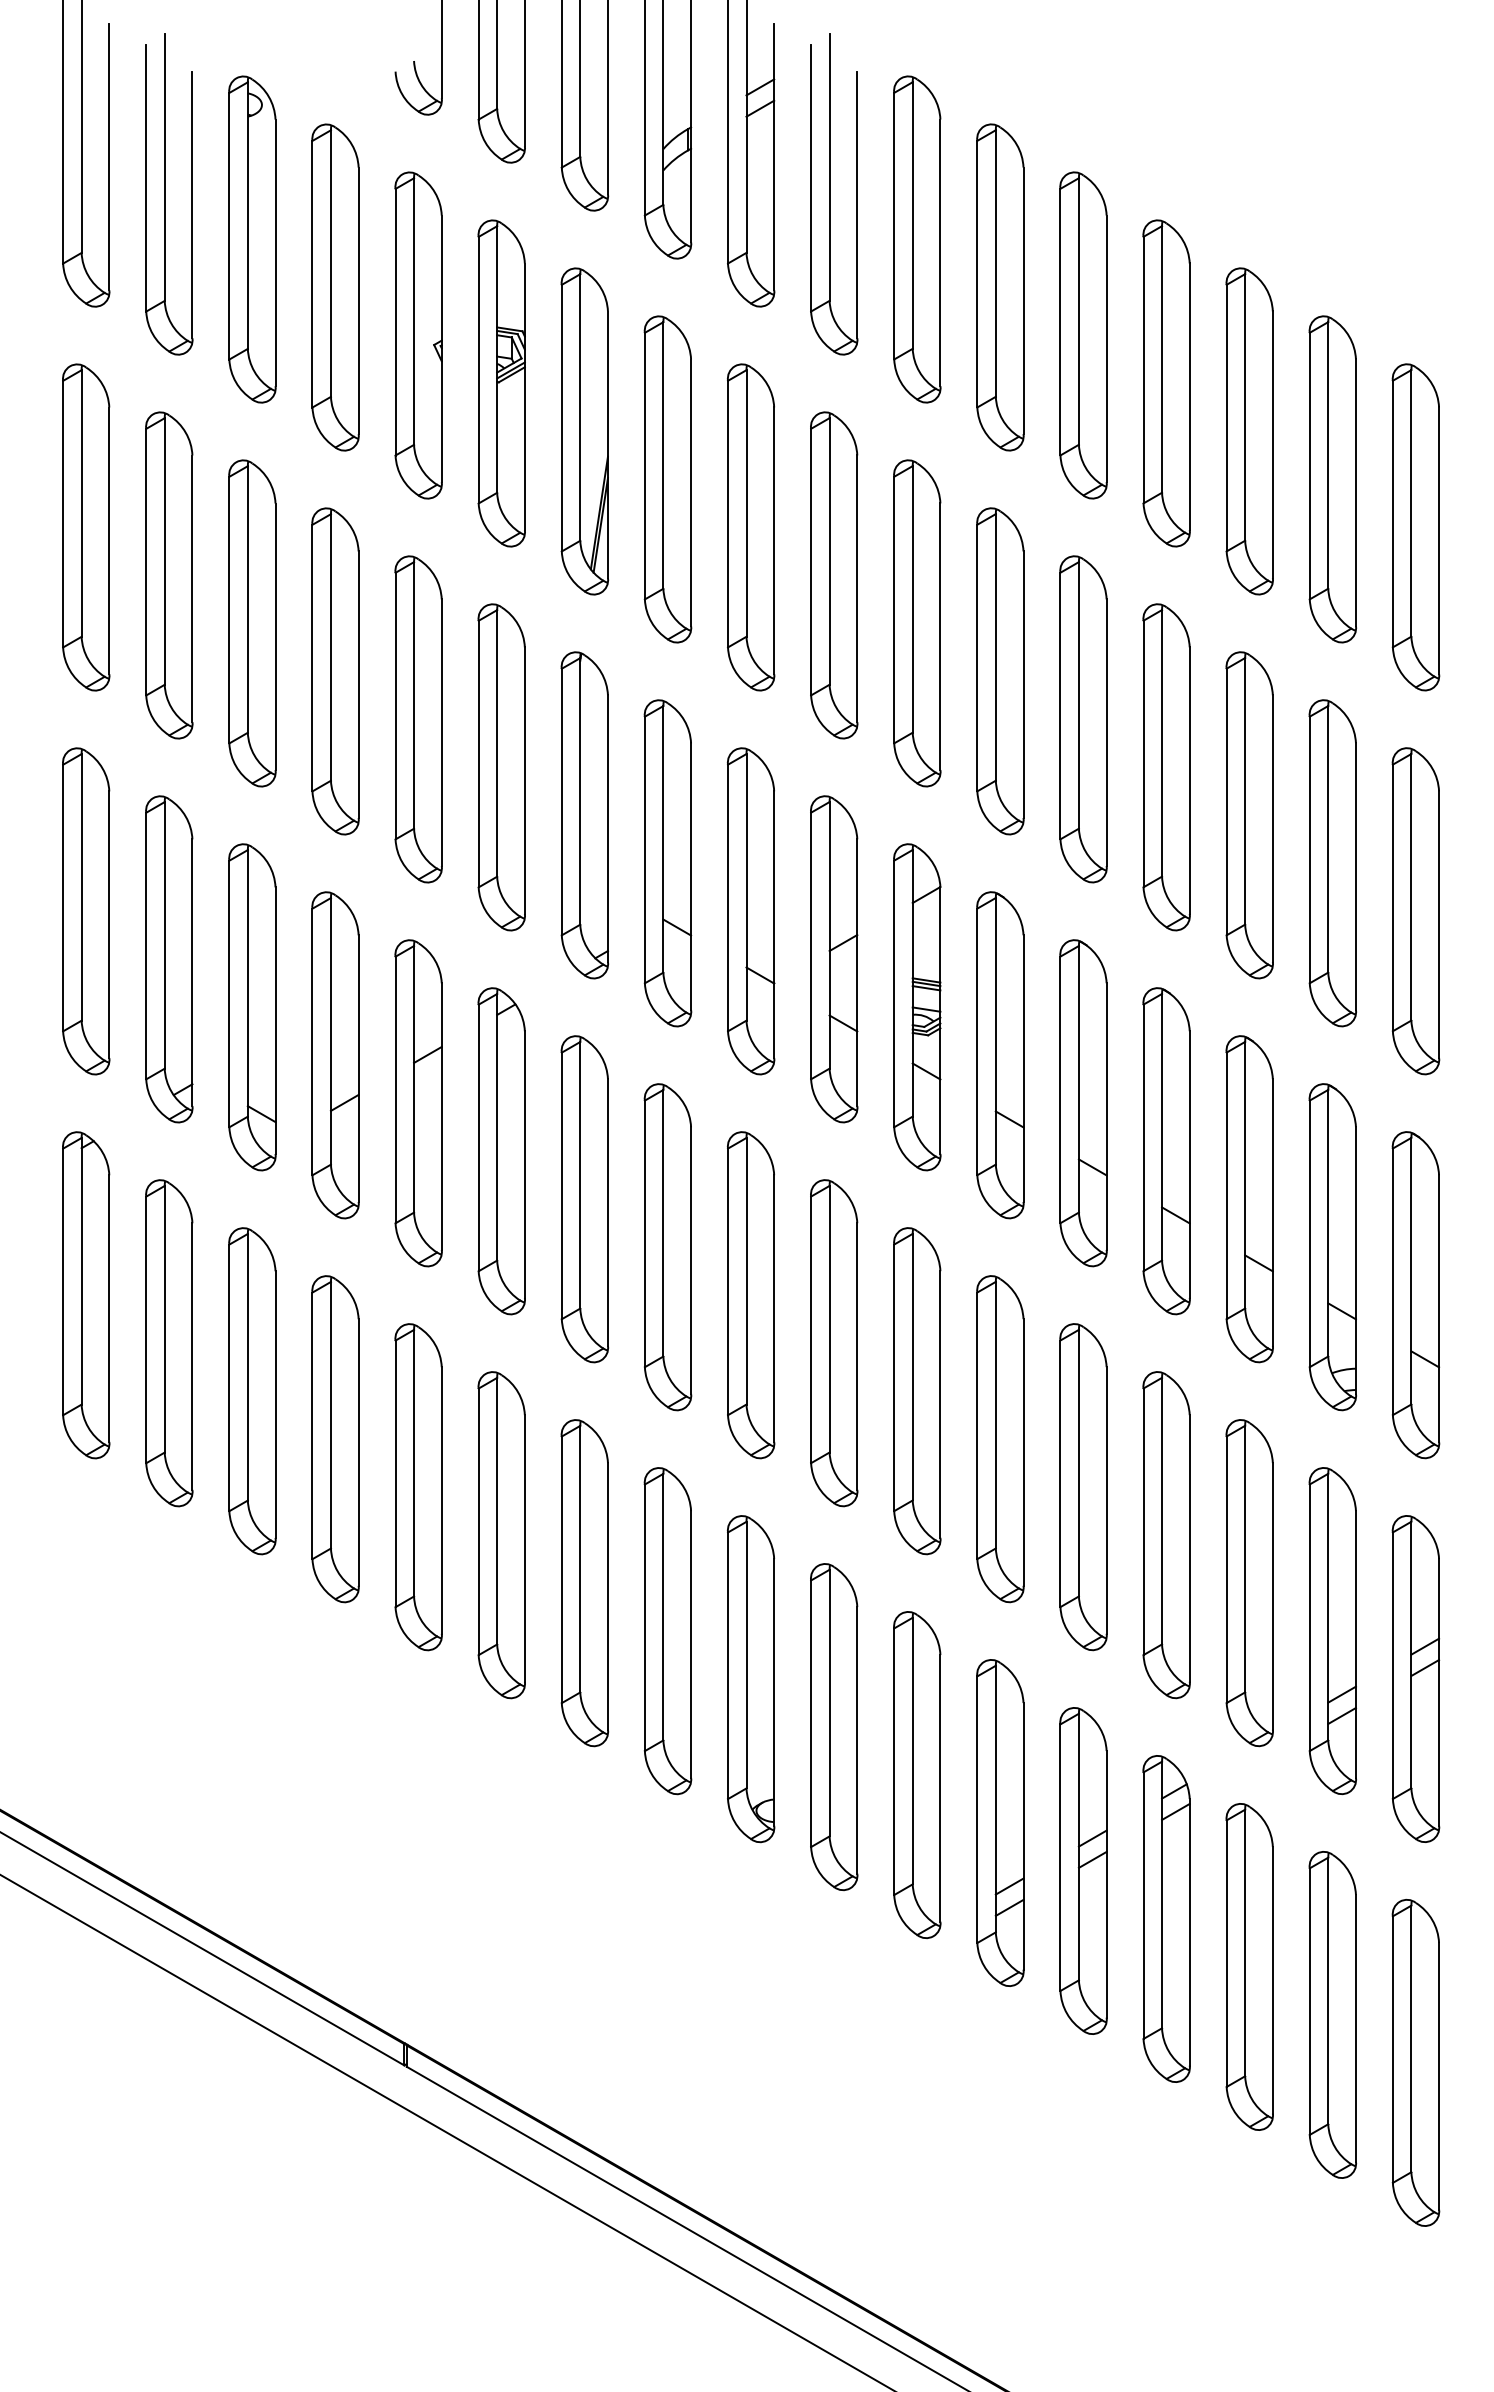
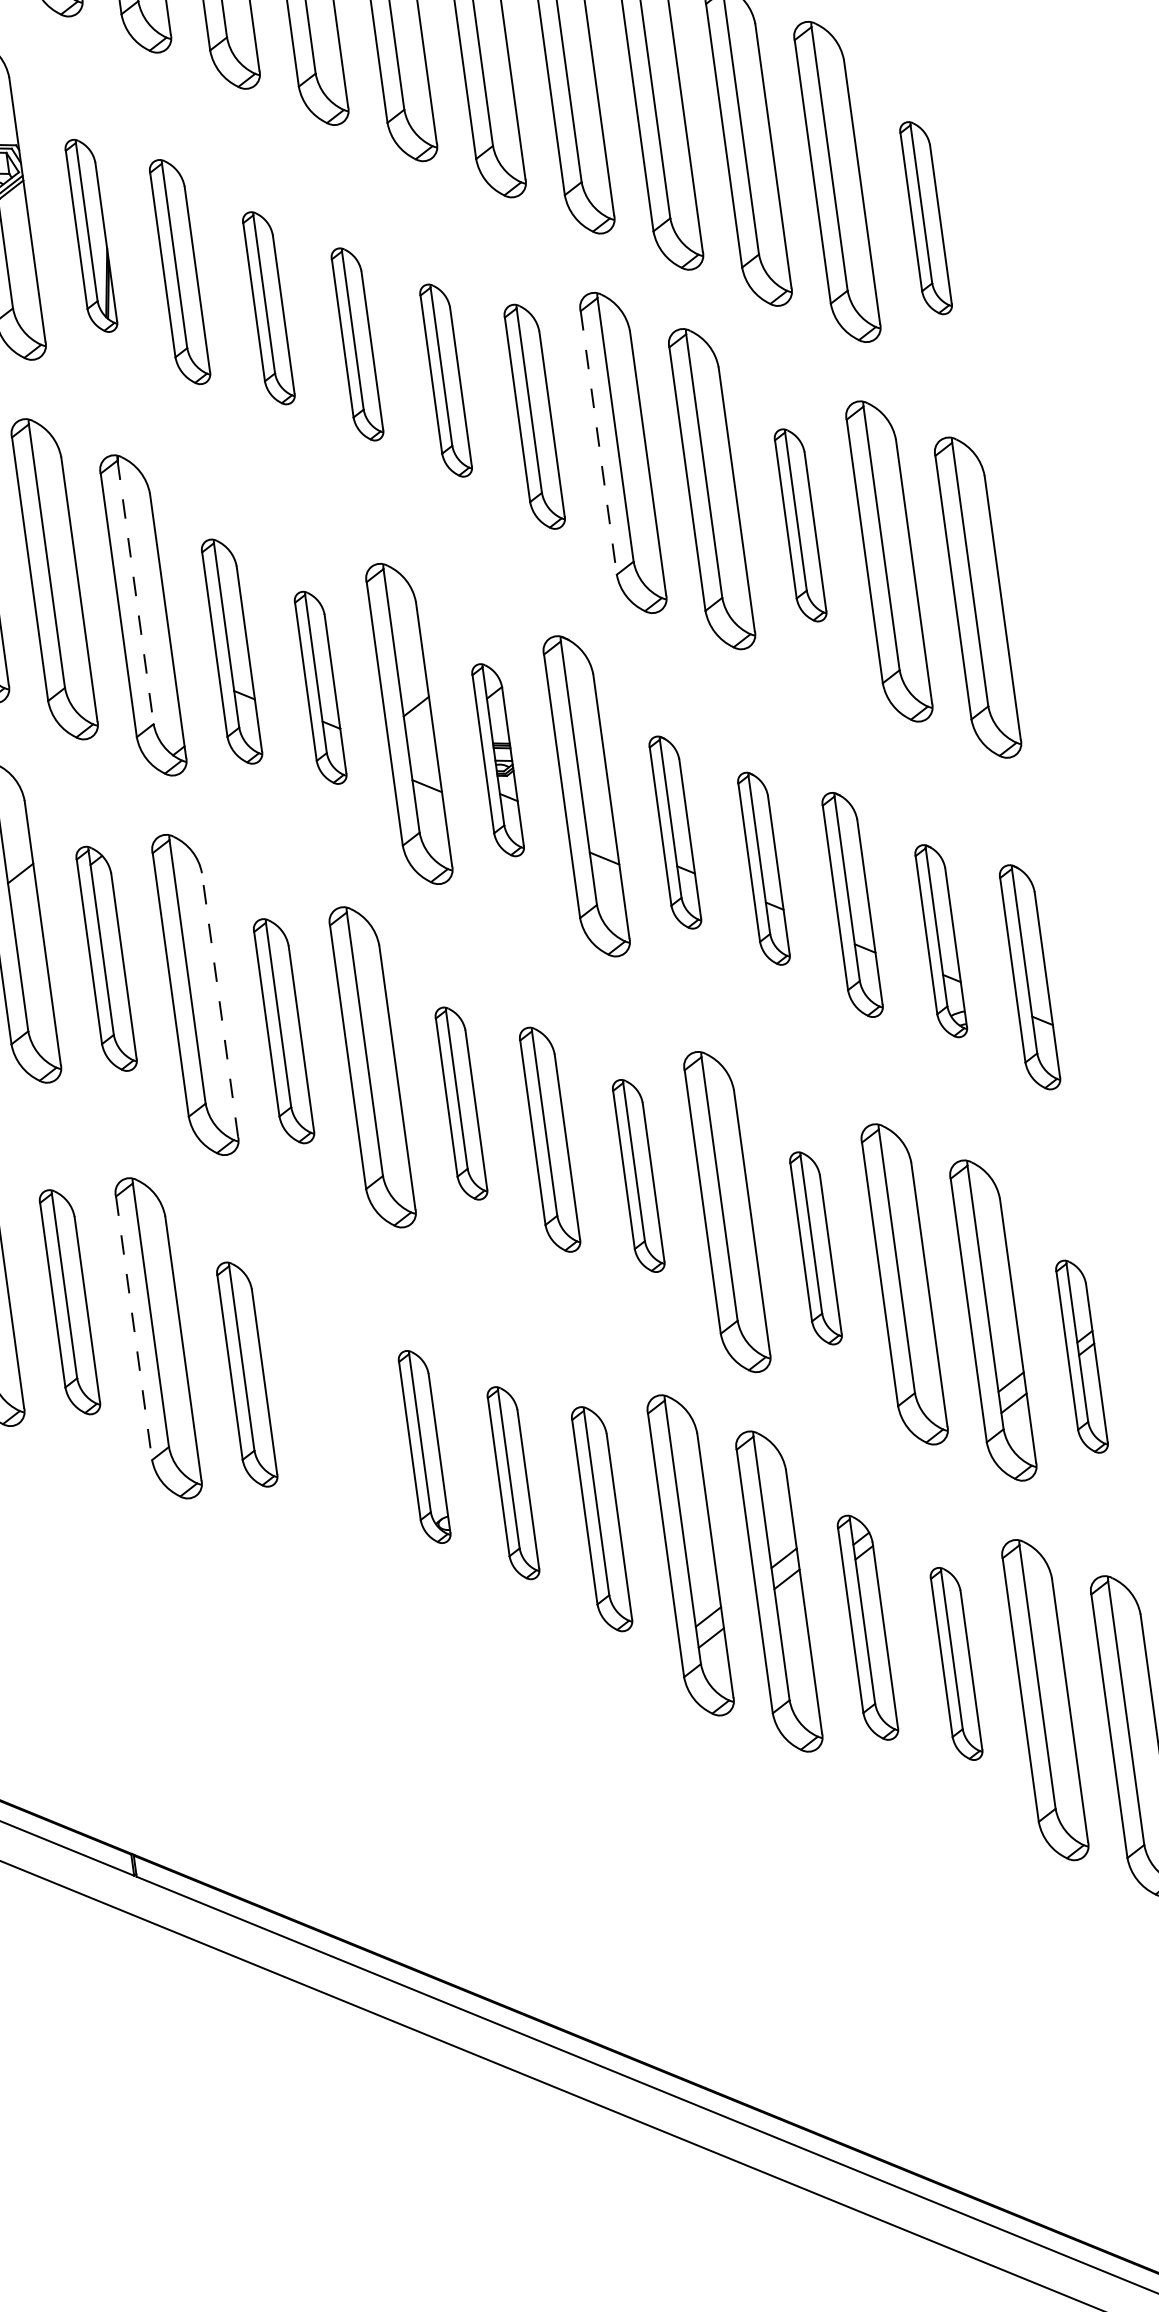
part: (584, 431) -> (91, 235), size x0.6
part: (667, 479) -> (179, 272), size x0.7
part: (751, 527) -> (269, 308), size x0.6
part: (1415, 527) -> (925, 218), size x0.6
part: (834, 575) -> (357, 344), size x0.6
part: (917, 623) -> (446, 380), size x0.6
part: (1000, 671) -> (534, 416), size x0.7
line: (1060, 706) -> (598, 443), solid -> dashed
line: (580, 791) -> (135, 592), solid -> dashed
part: (1249, 815) -> (800, 525), size x0.6
part: (667, 863) -> (231, 651), size x0.7
part: (750, 911) -> (320, 688), size x0.6
part: (917, 1007) -> (498, 760), size x0.6
part: (1083, 1103) -> (675, 832), size x0.6
part: (501, 1151) -> (106, 959), size x0.7
part: (1166, 1151) -> (763, 868), size x0.6
part: (1249, 1199) -> (852, 905), size x0.7
line: (607, 1212) -> (219, 1005), solid -> dashed
part: (667, 1247) -> (283, 1031), size x0.7
part: (1332, 1247) -> (941, 941), size x0.6
part: (1415, 1295) -> (1029, 977), size x0.7
part: (834, 1343) -> (461, 1103), size x0.6
part: (917, 1391) -> (550, 1139), size x0.7
part: (1000, 1439) -> (638, 1176), size x0.6
part: (418, 1487) -> (69, 1302), size x0.7
line: (478, 1522) -> (133, 1328), solid -> dashed
part: (1166, 1535) -> (815, 1248), size x0.6
part: (584, 1583) -> (247, 1374), size x0.7
part: (667, 1631) -> (335, 1411), removed
part: (1415, 1678) -> (1081, 1356), size x0.6
part: (750, 1679) -> (424, 1447), size x0.6
part: (834, 1727) -> (513, 1483), size x0.6
part: (917, 1774) -> (602, 1518), size x0.7
part: (1166, 1918) -> (867, 1627), size x0.7
part: (1249, 1966) -> (956, 1663), size x0.6

